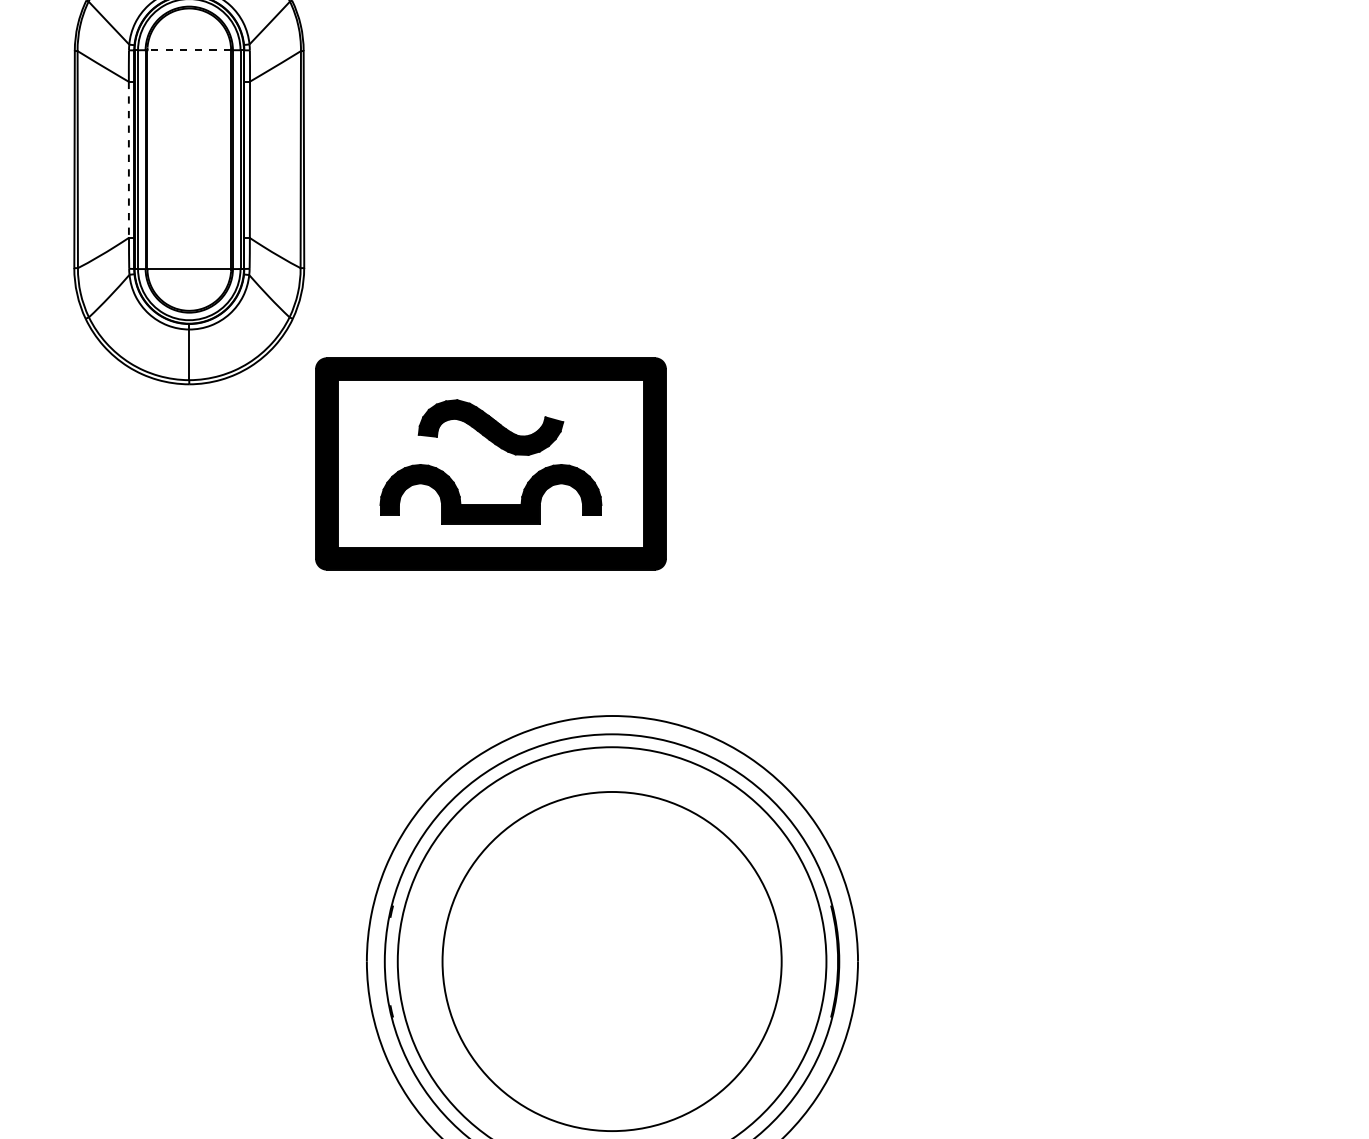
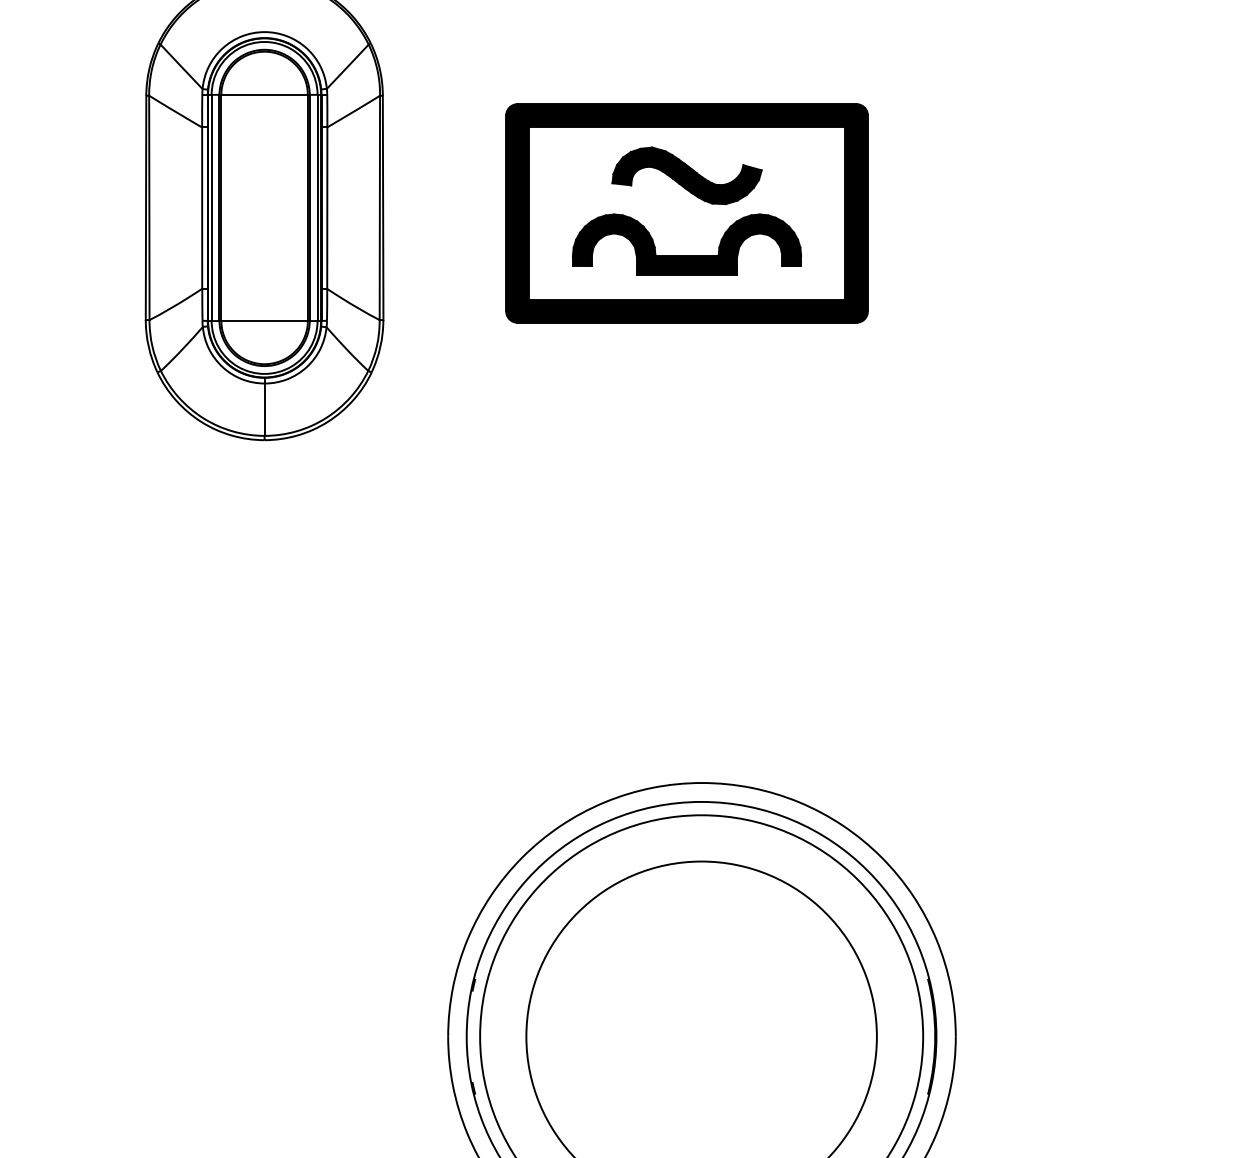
line: (189, 50) -> (264, 95), dashed -> solid
line: (128, 160) -> (201, 208), dashed -> solid
part: (490, 463) -> (686, 212), moved

